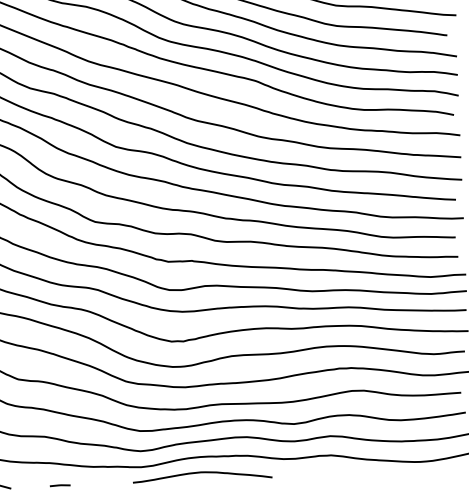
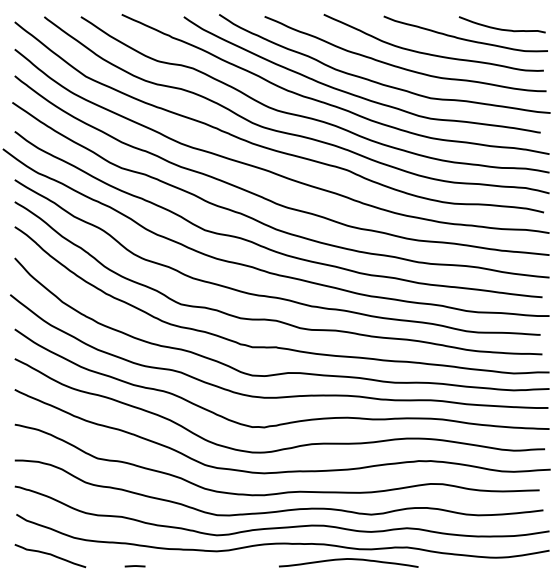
curve: (202, 472) -> (348, 559), moved

